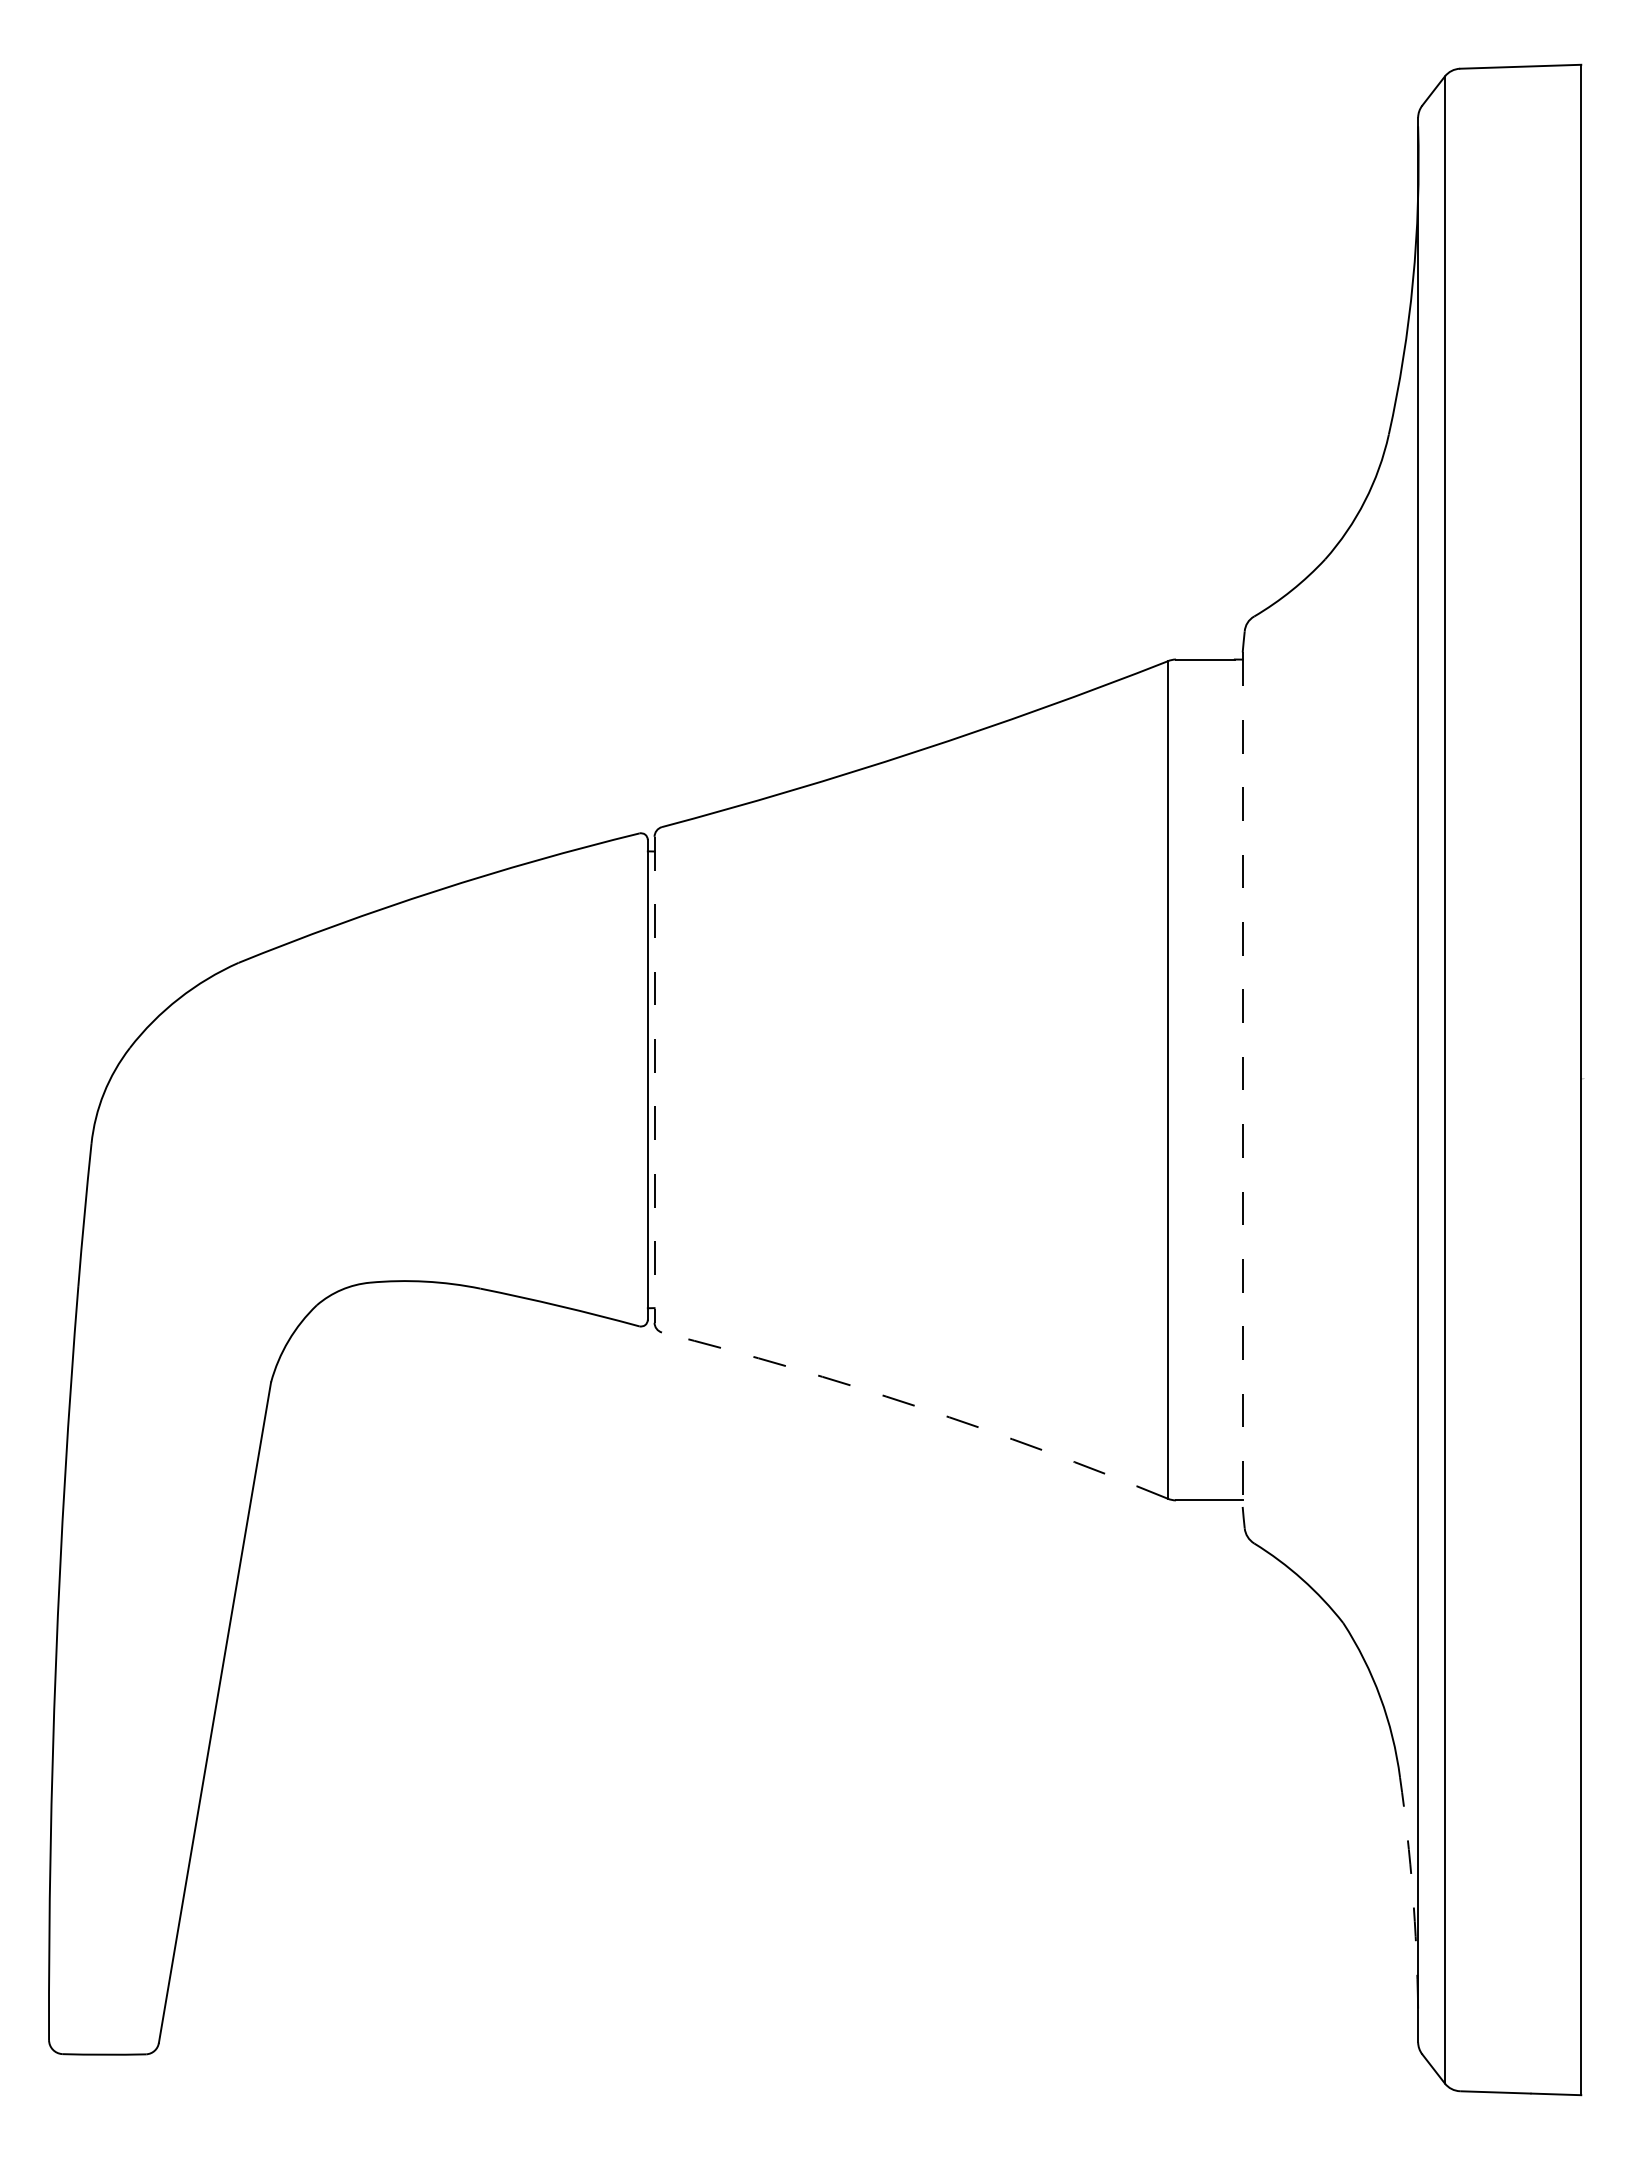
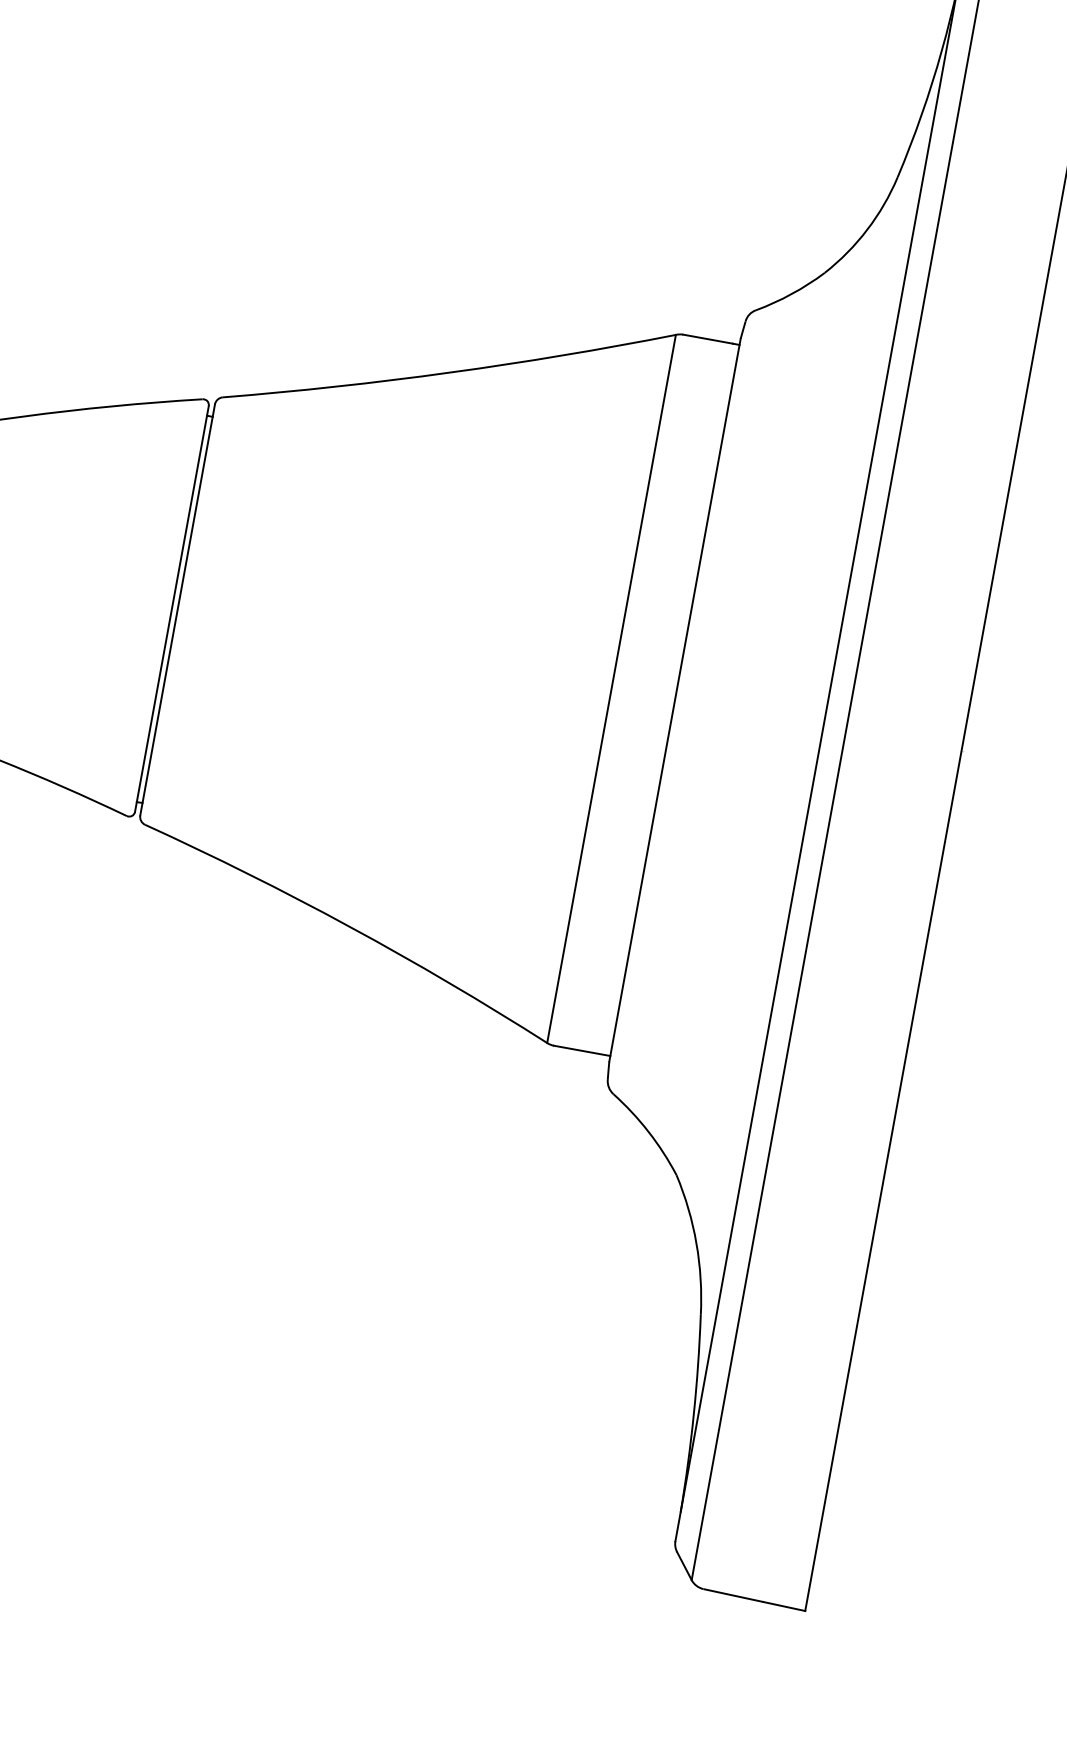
line: (654, 1079) -> (177, 609), dashed -> solid
line: (1242, 1080) -> (674, 700), dashed -> solid
arc: (917, 1406) -> (349, 926), dashed -> solid
arc: (1412, 1892) -> (693, 1413), dashed -> solid

